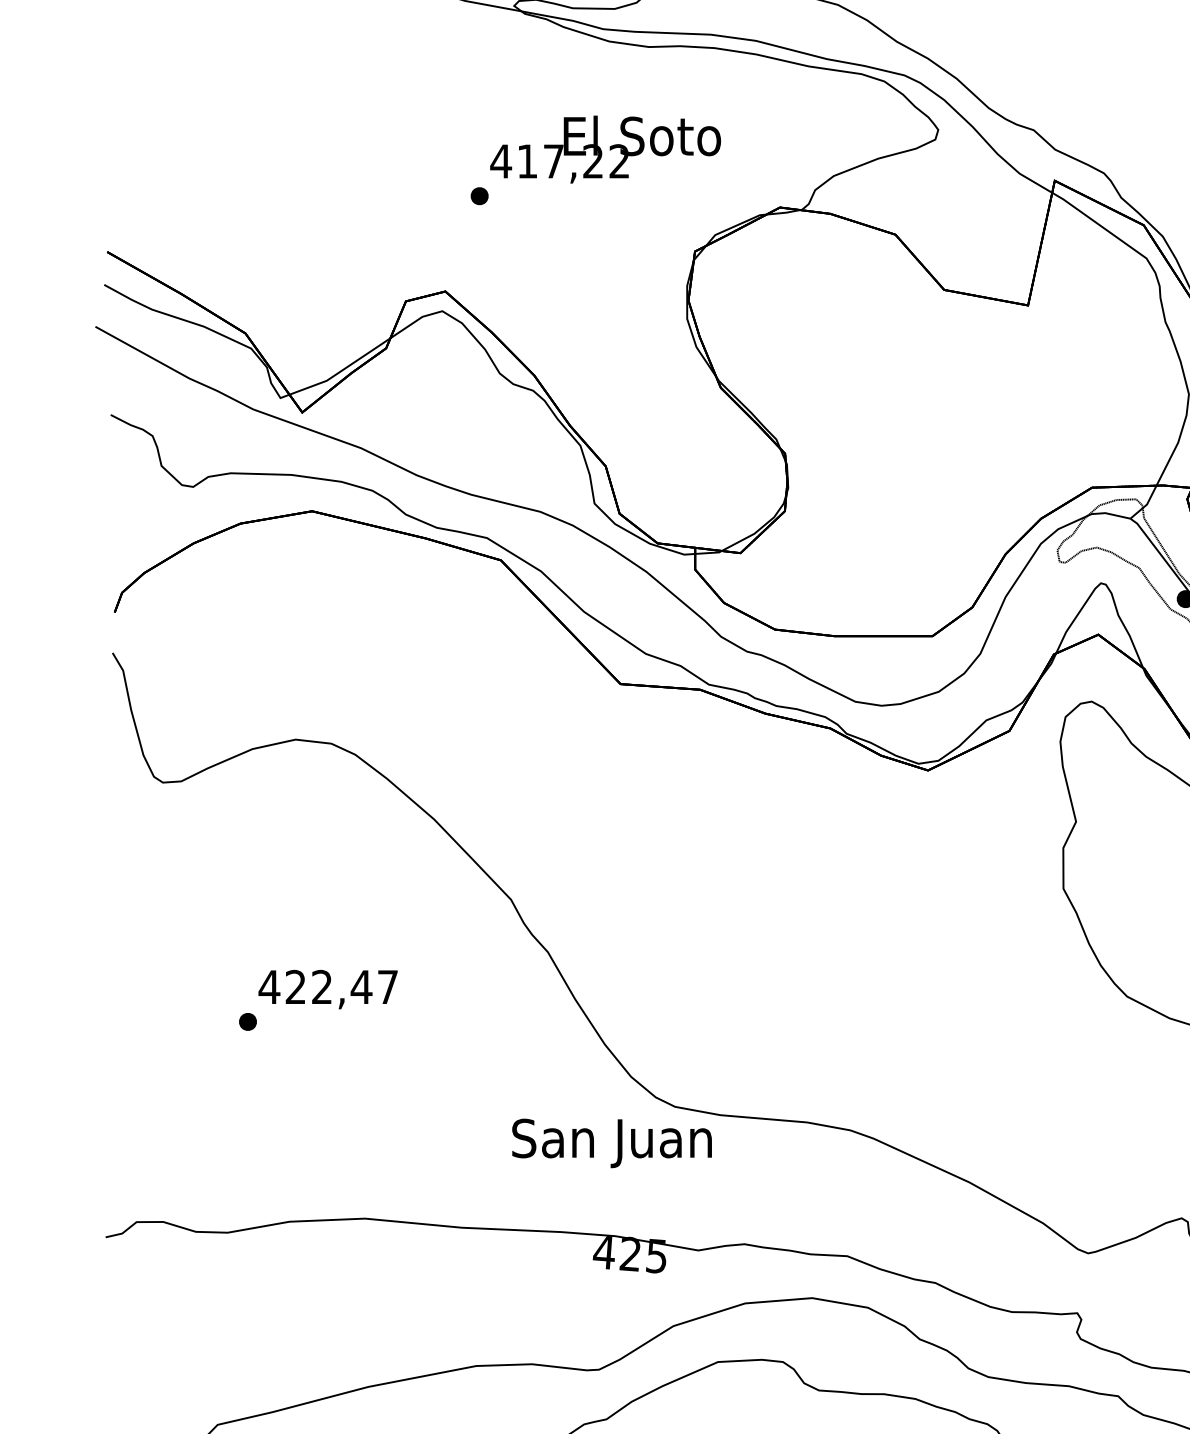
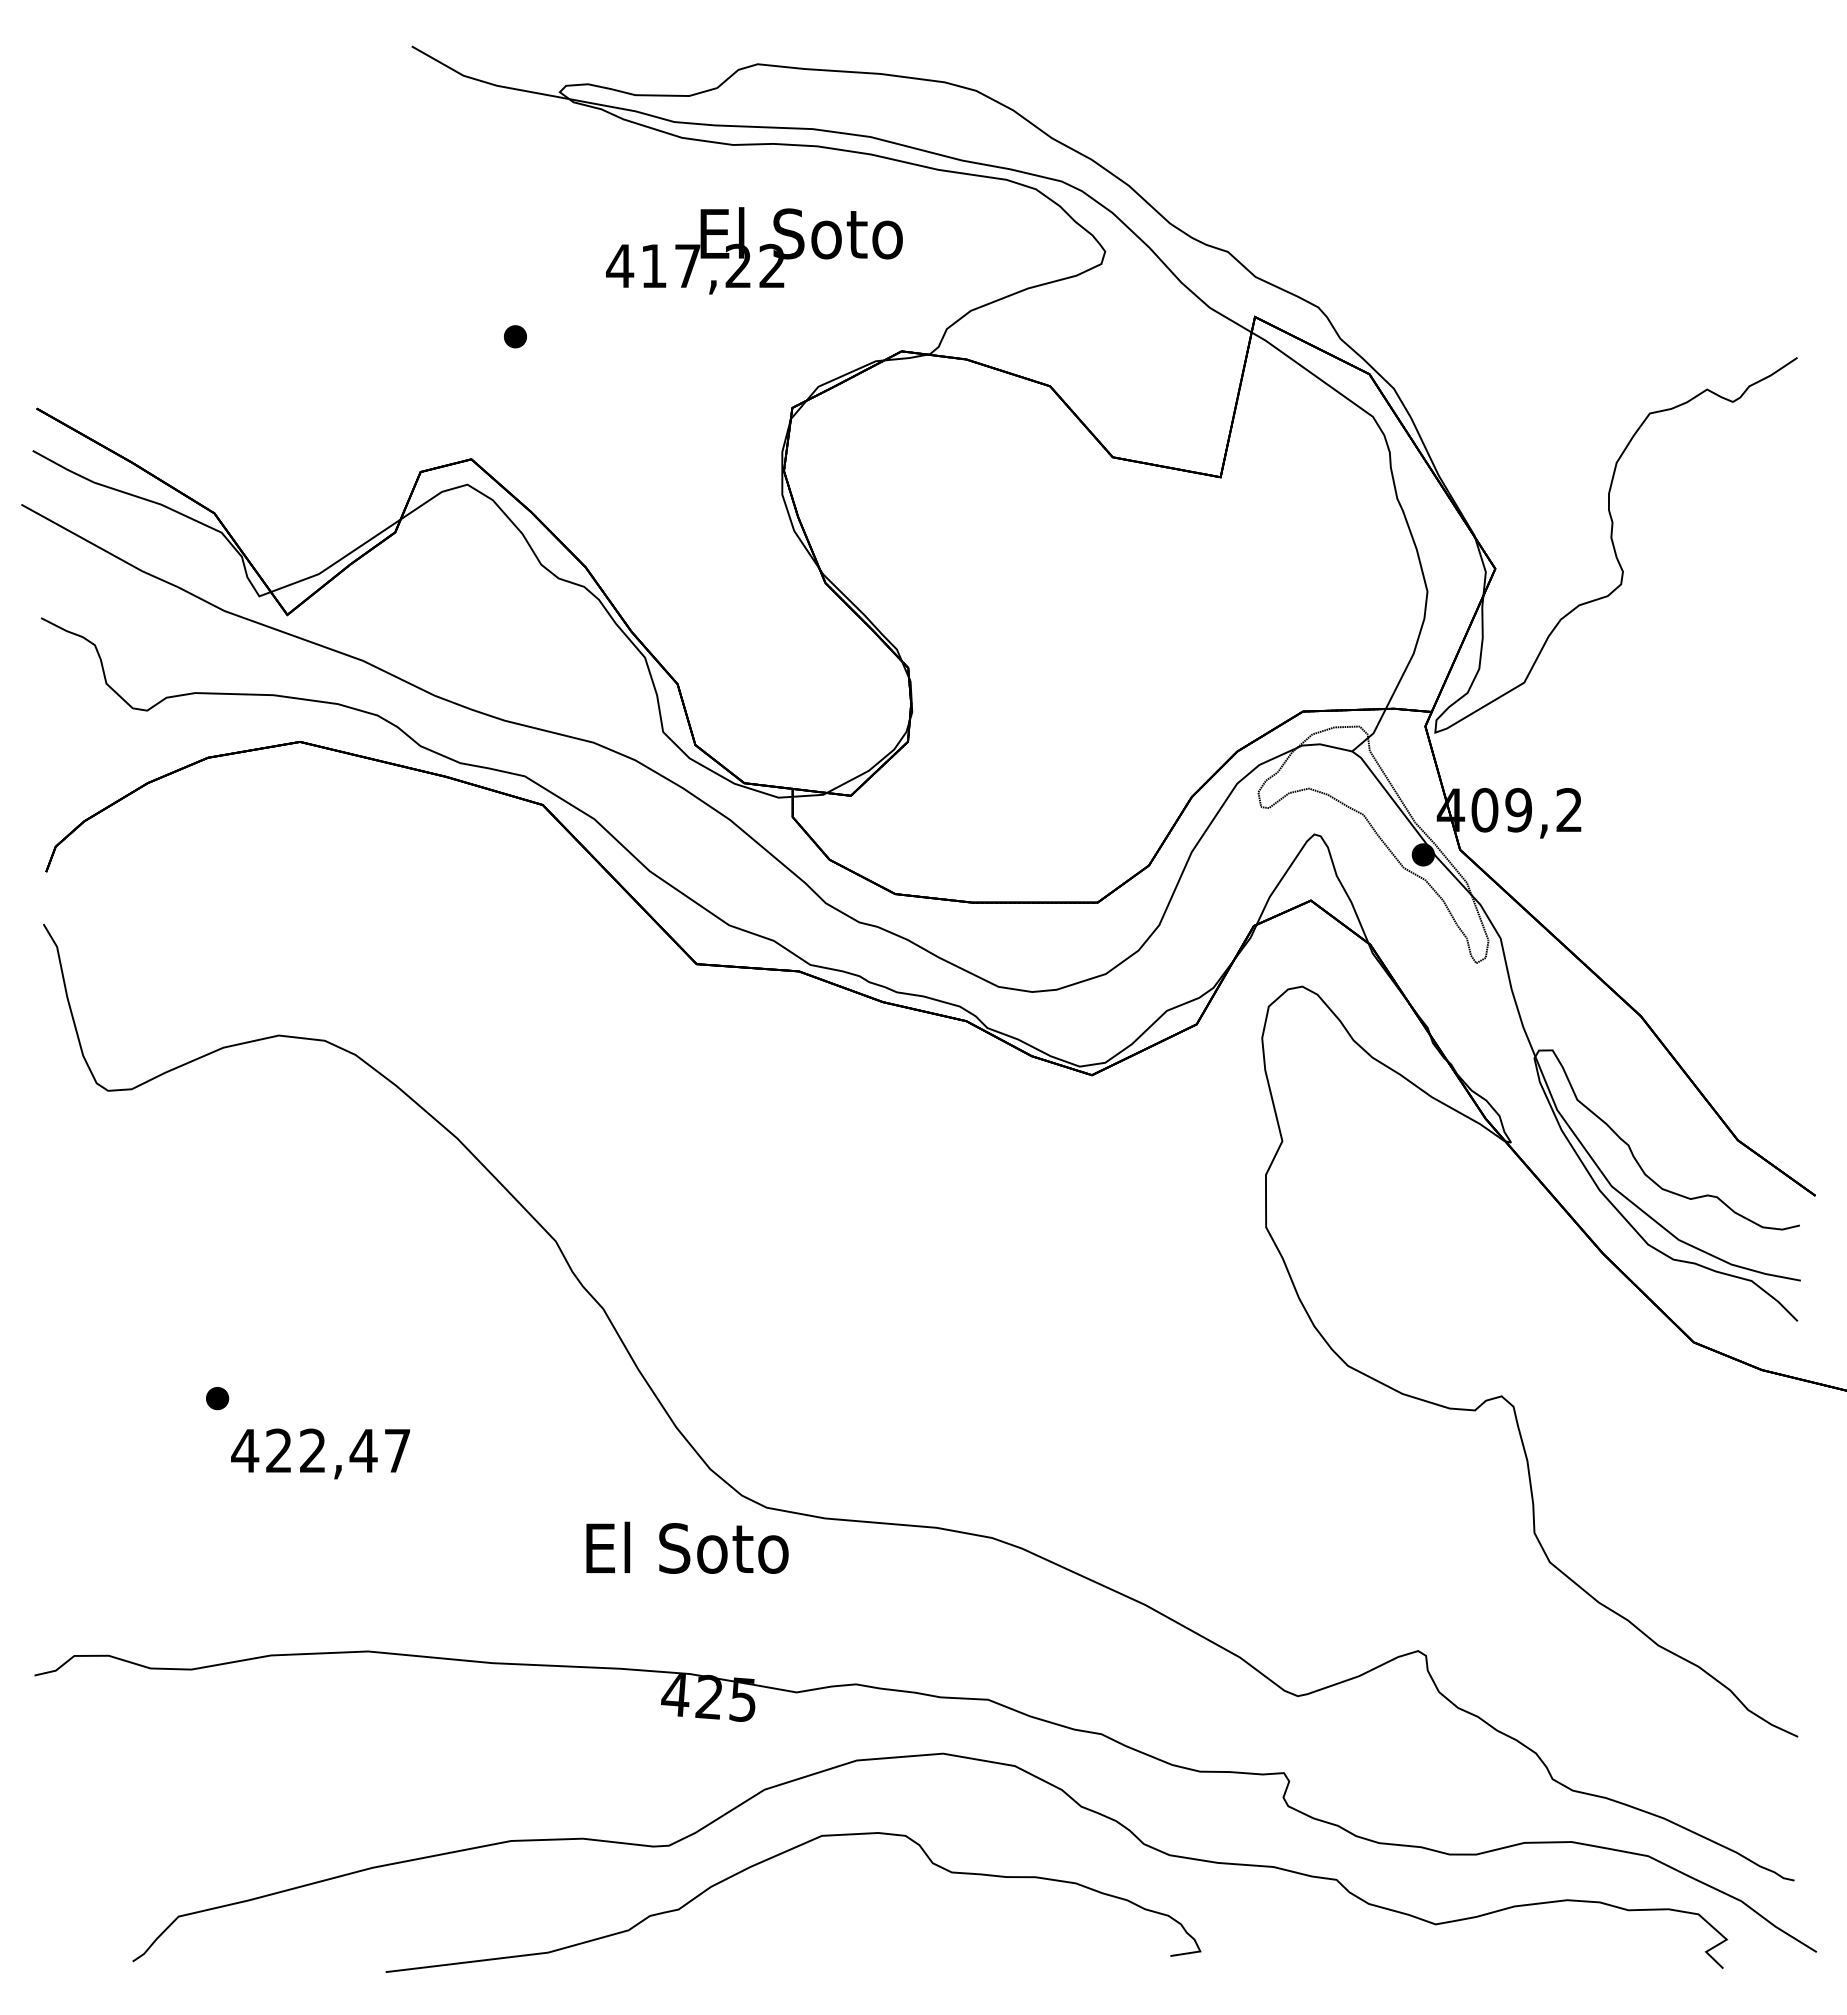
text: (605, 149) -> (754, 250), moved
text: (328, 989) -> (320, 1453), moved
text: (611, 1142) -> (685, 1553), San Juan -> El Soto

